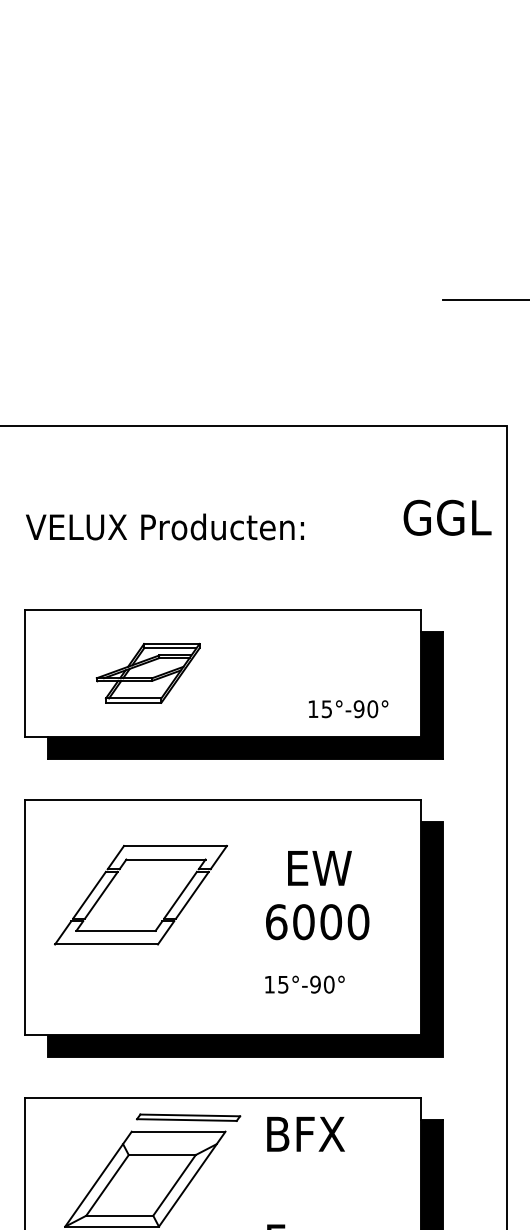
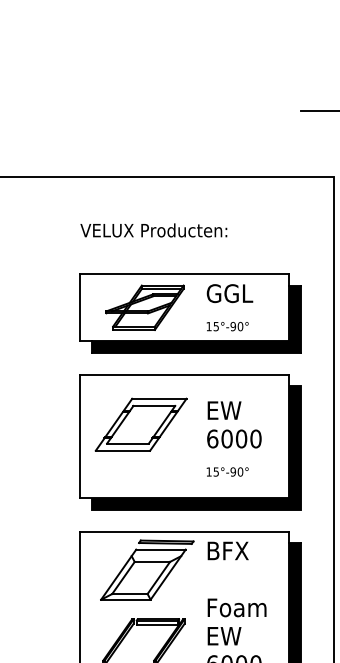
text: (446, 517) -> (229, 293), moved
part: (147, 672) -> (144, 307), size x1.43
text: (348, 708) -> (227, 326), moved
text: (319, 868) -> (224, 410), moved

